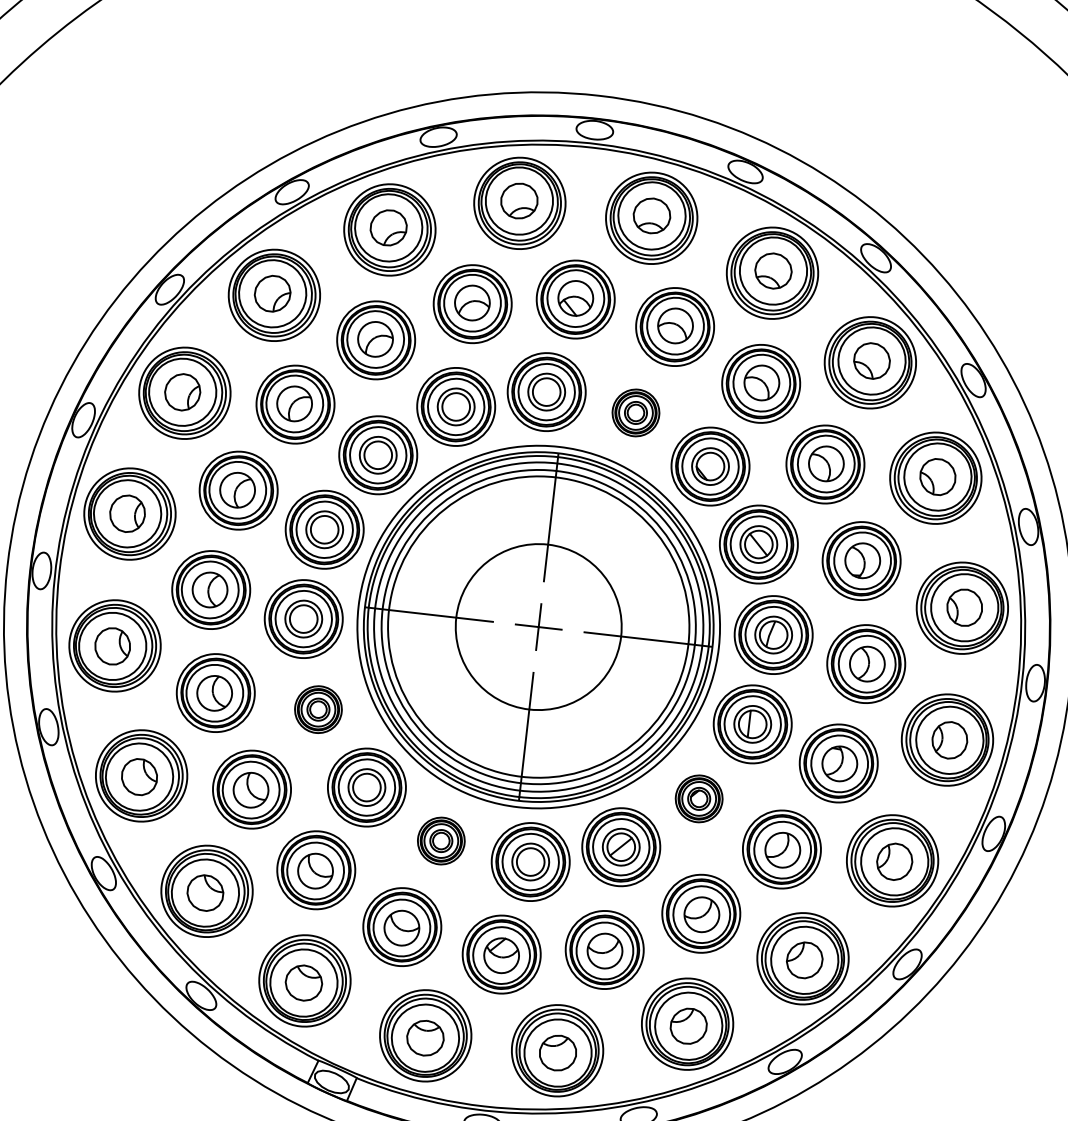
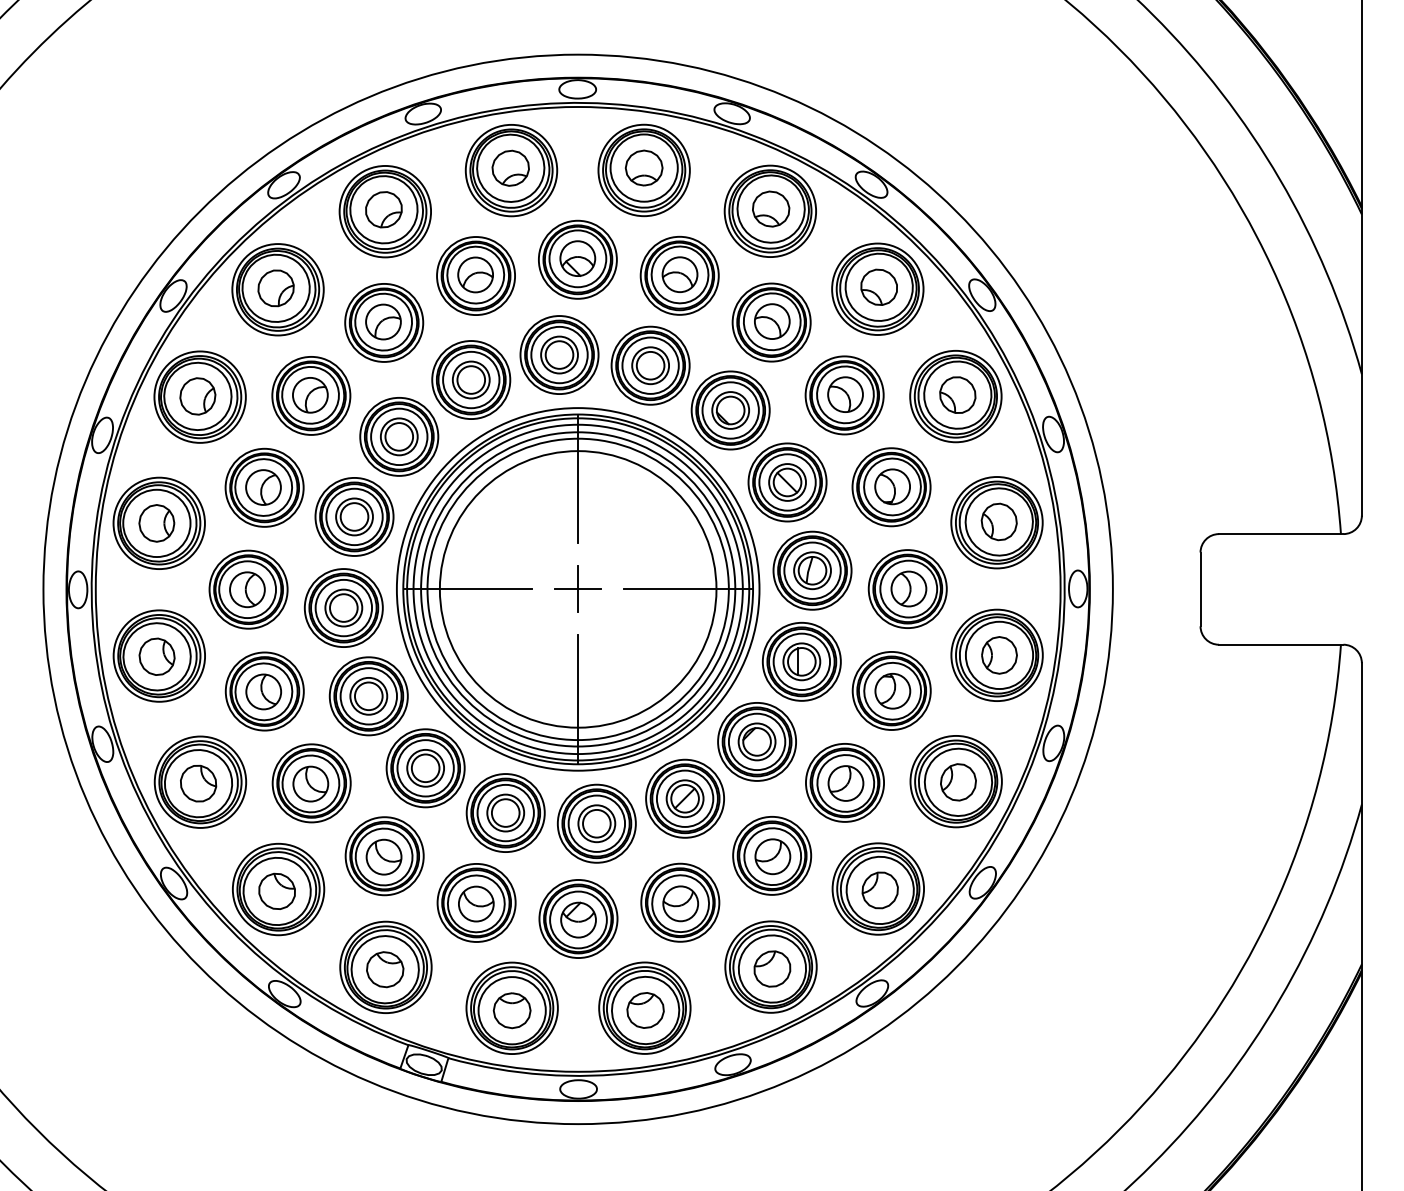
part: (635, 412) -> (650, 365), size x1.67
circle: (538, 627) -> (577, 589), size x1.67
part: (318, 709) -> (368, 696), size x1.67
part: (698, 798) -> (756, 741), size x1.67
part: (441, 840) -> (505, 812), size x1.67

